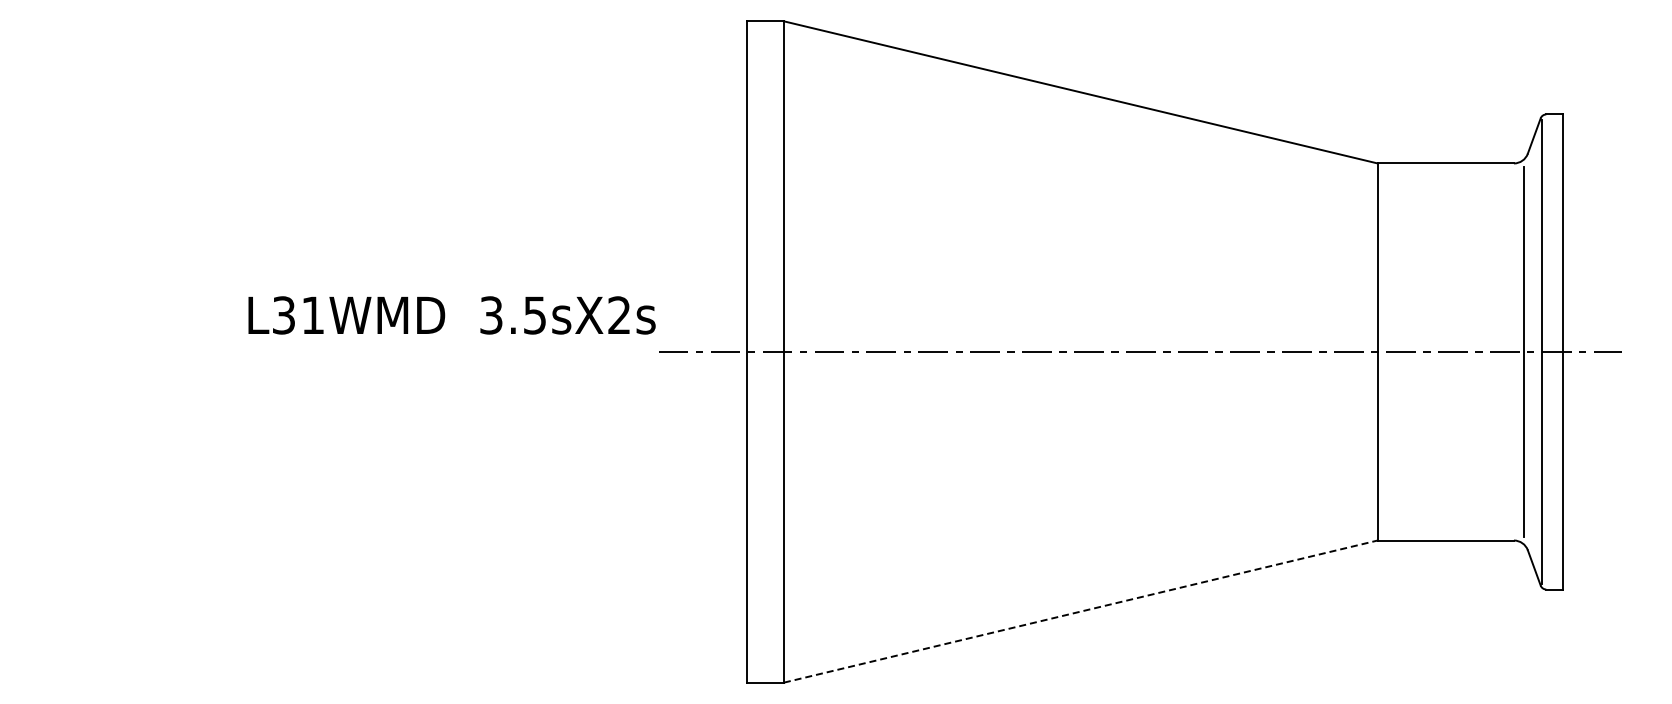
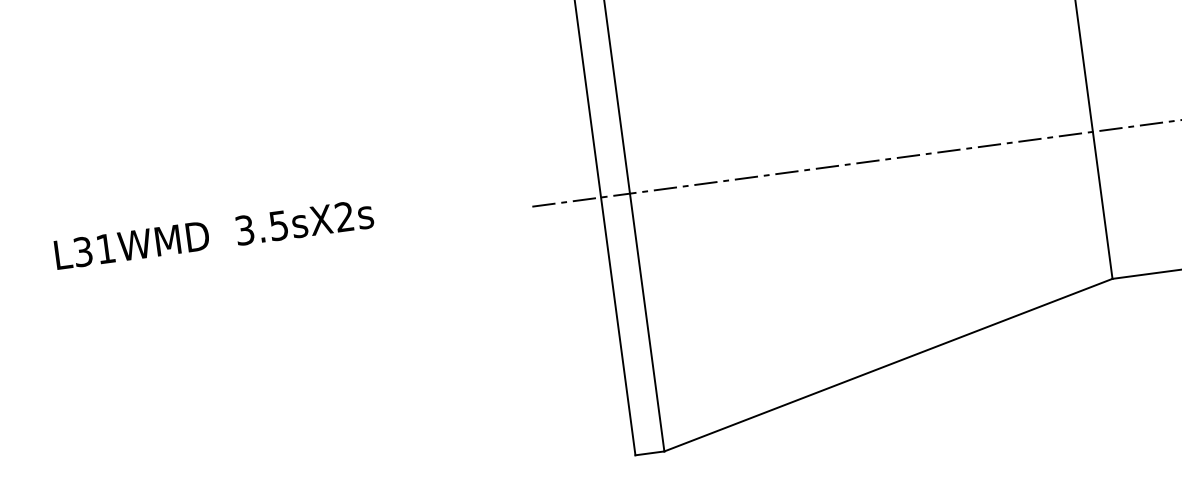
text: (451, 315) -> (213, 234), moved
line: (1081, 611) -> (888, 365), dashed -> solid

